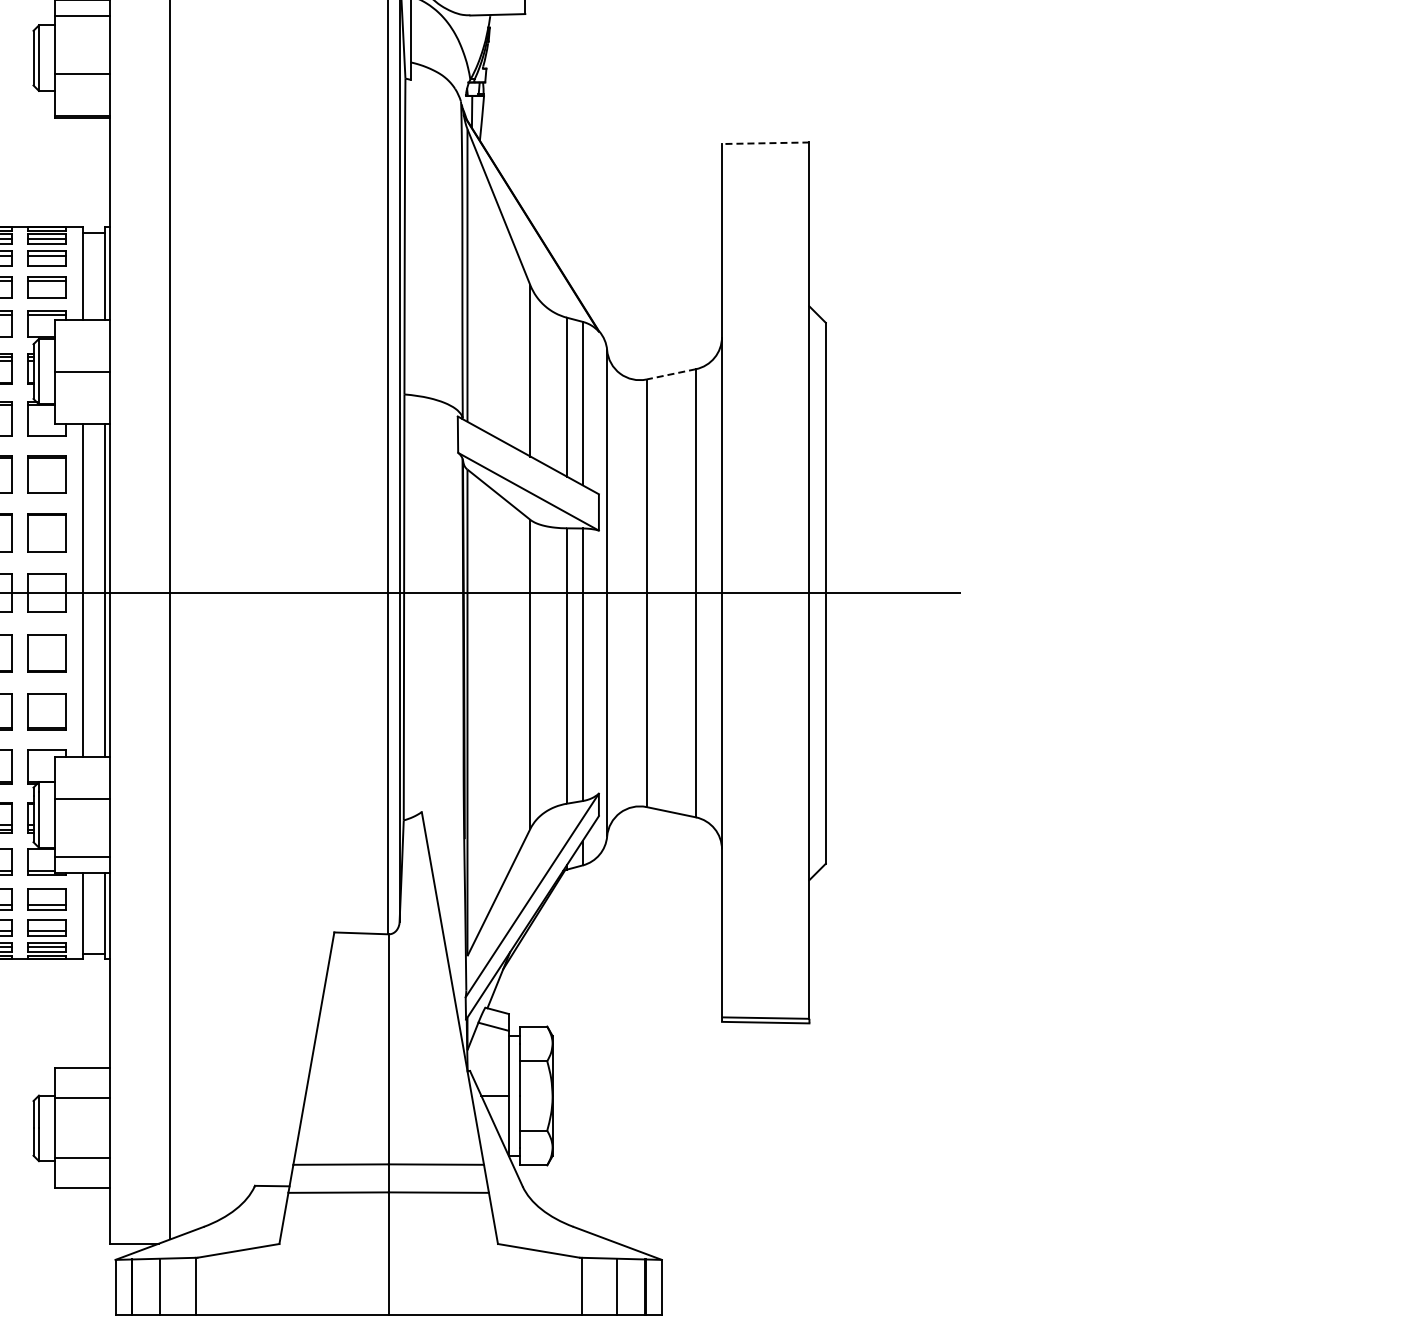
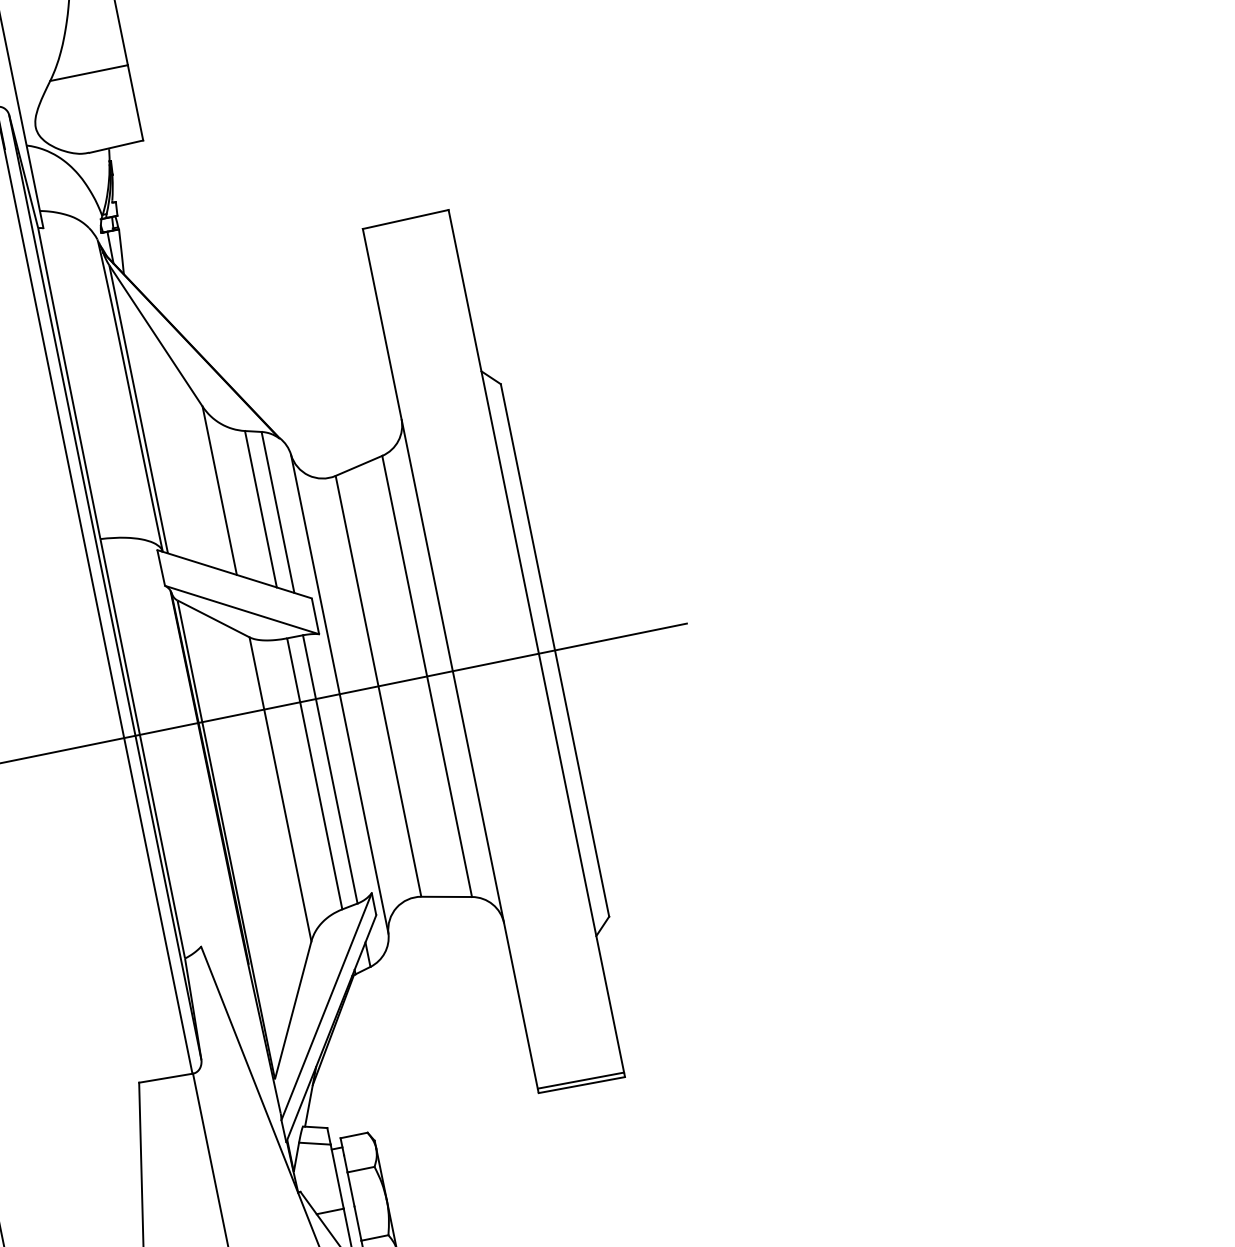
line: (765, 143) -> (405, 219), dashed -> solid
line: (670, 374) -> (358, 466), dashed -> solid

